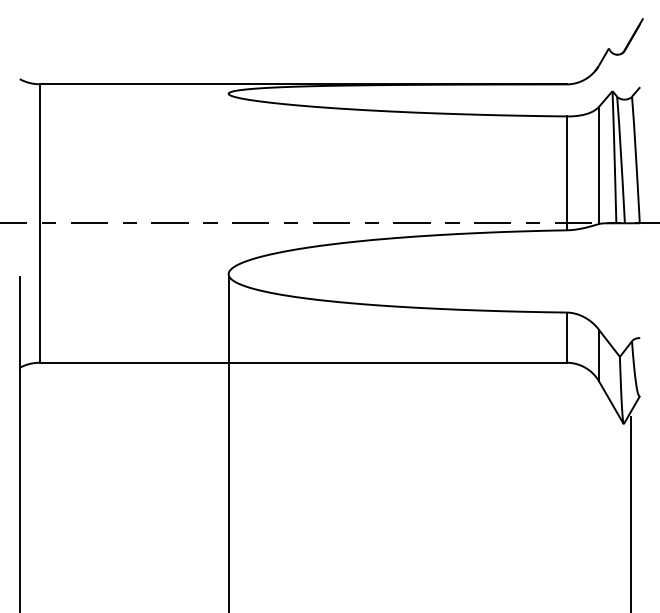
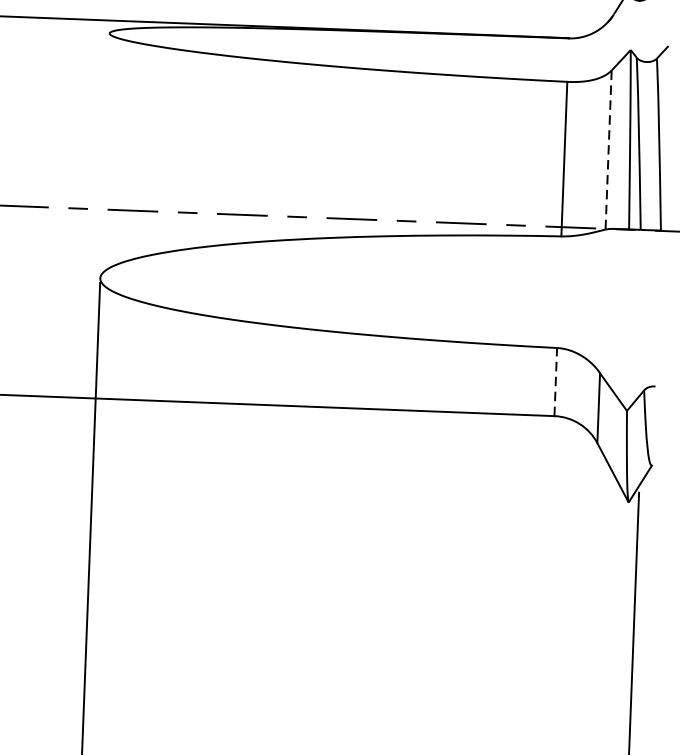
line: (599, 165) -> (609, 150), solid -> dashed
line: (566, 337) -> (555, 381), solid -> dashed

